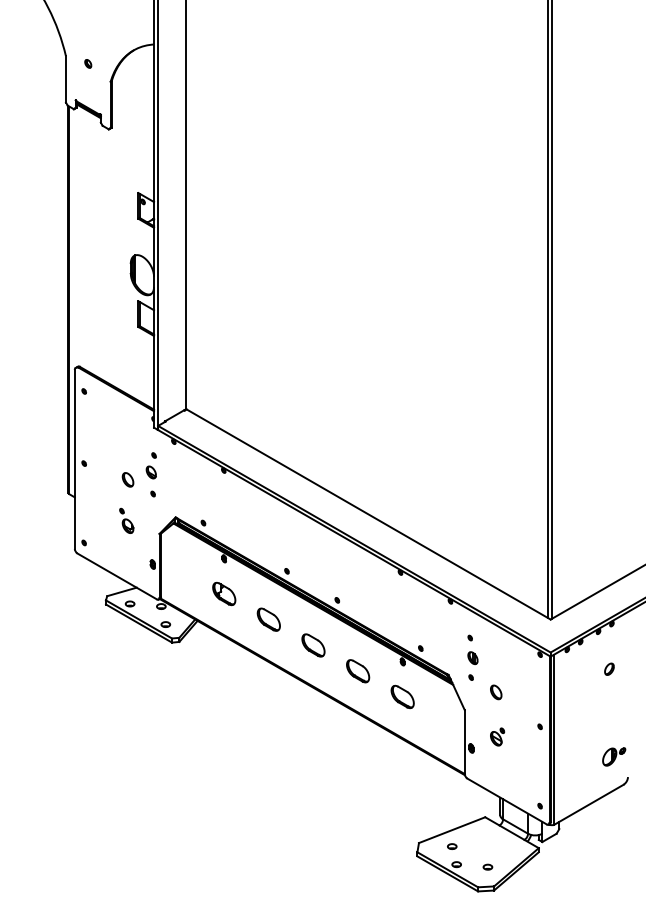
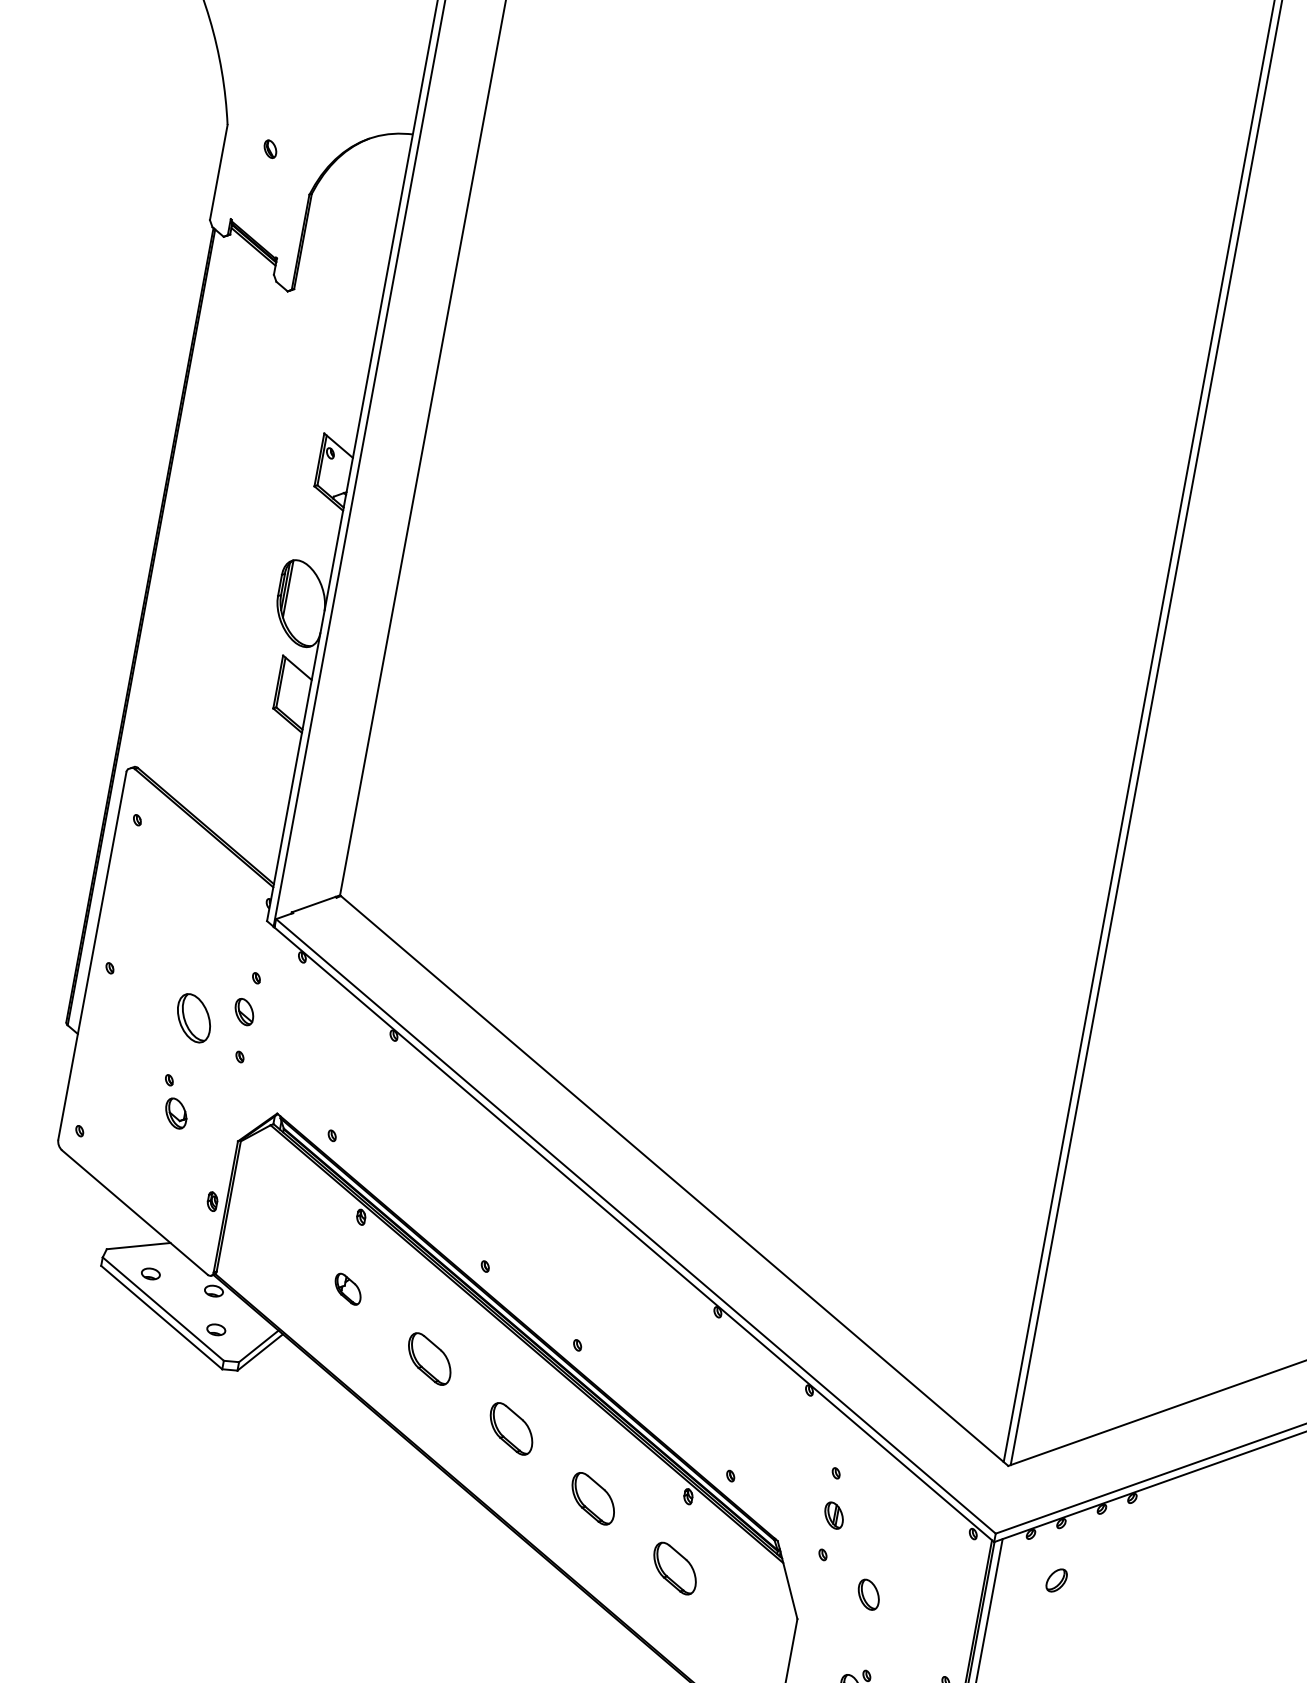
part: (127, 479) -> (192, 1017), size x1.6
part: (224, 593) -> (348, 1288), size x0.6
part: (609, 668) -> (1057, 1578), moved

